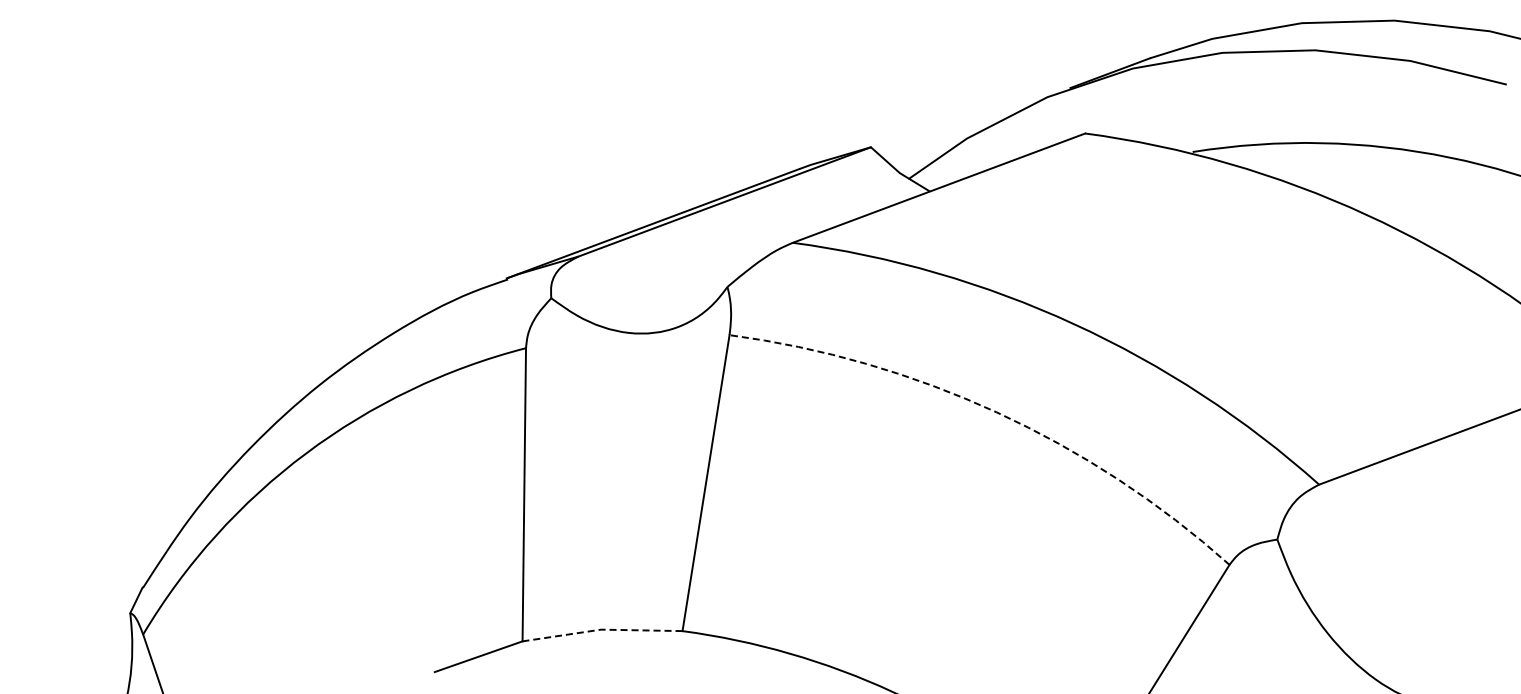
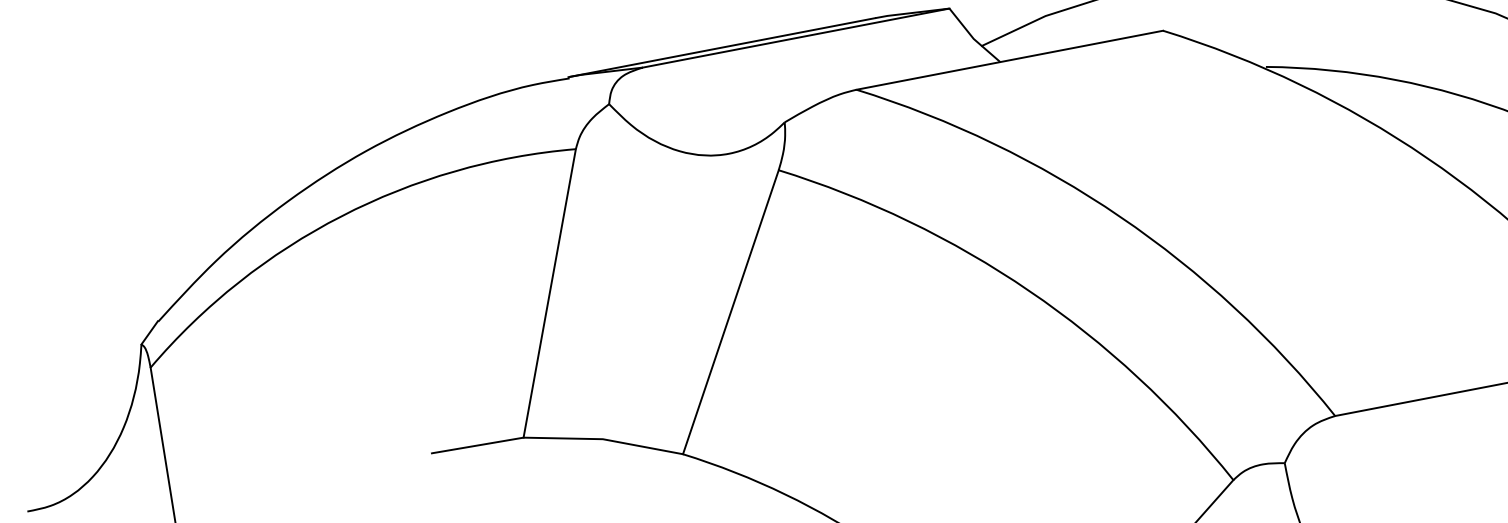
arc: (996, 412) -> (1029, 291), dashed -> solid
line: (601, 629) -> (603, 439), dashed -> solid

